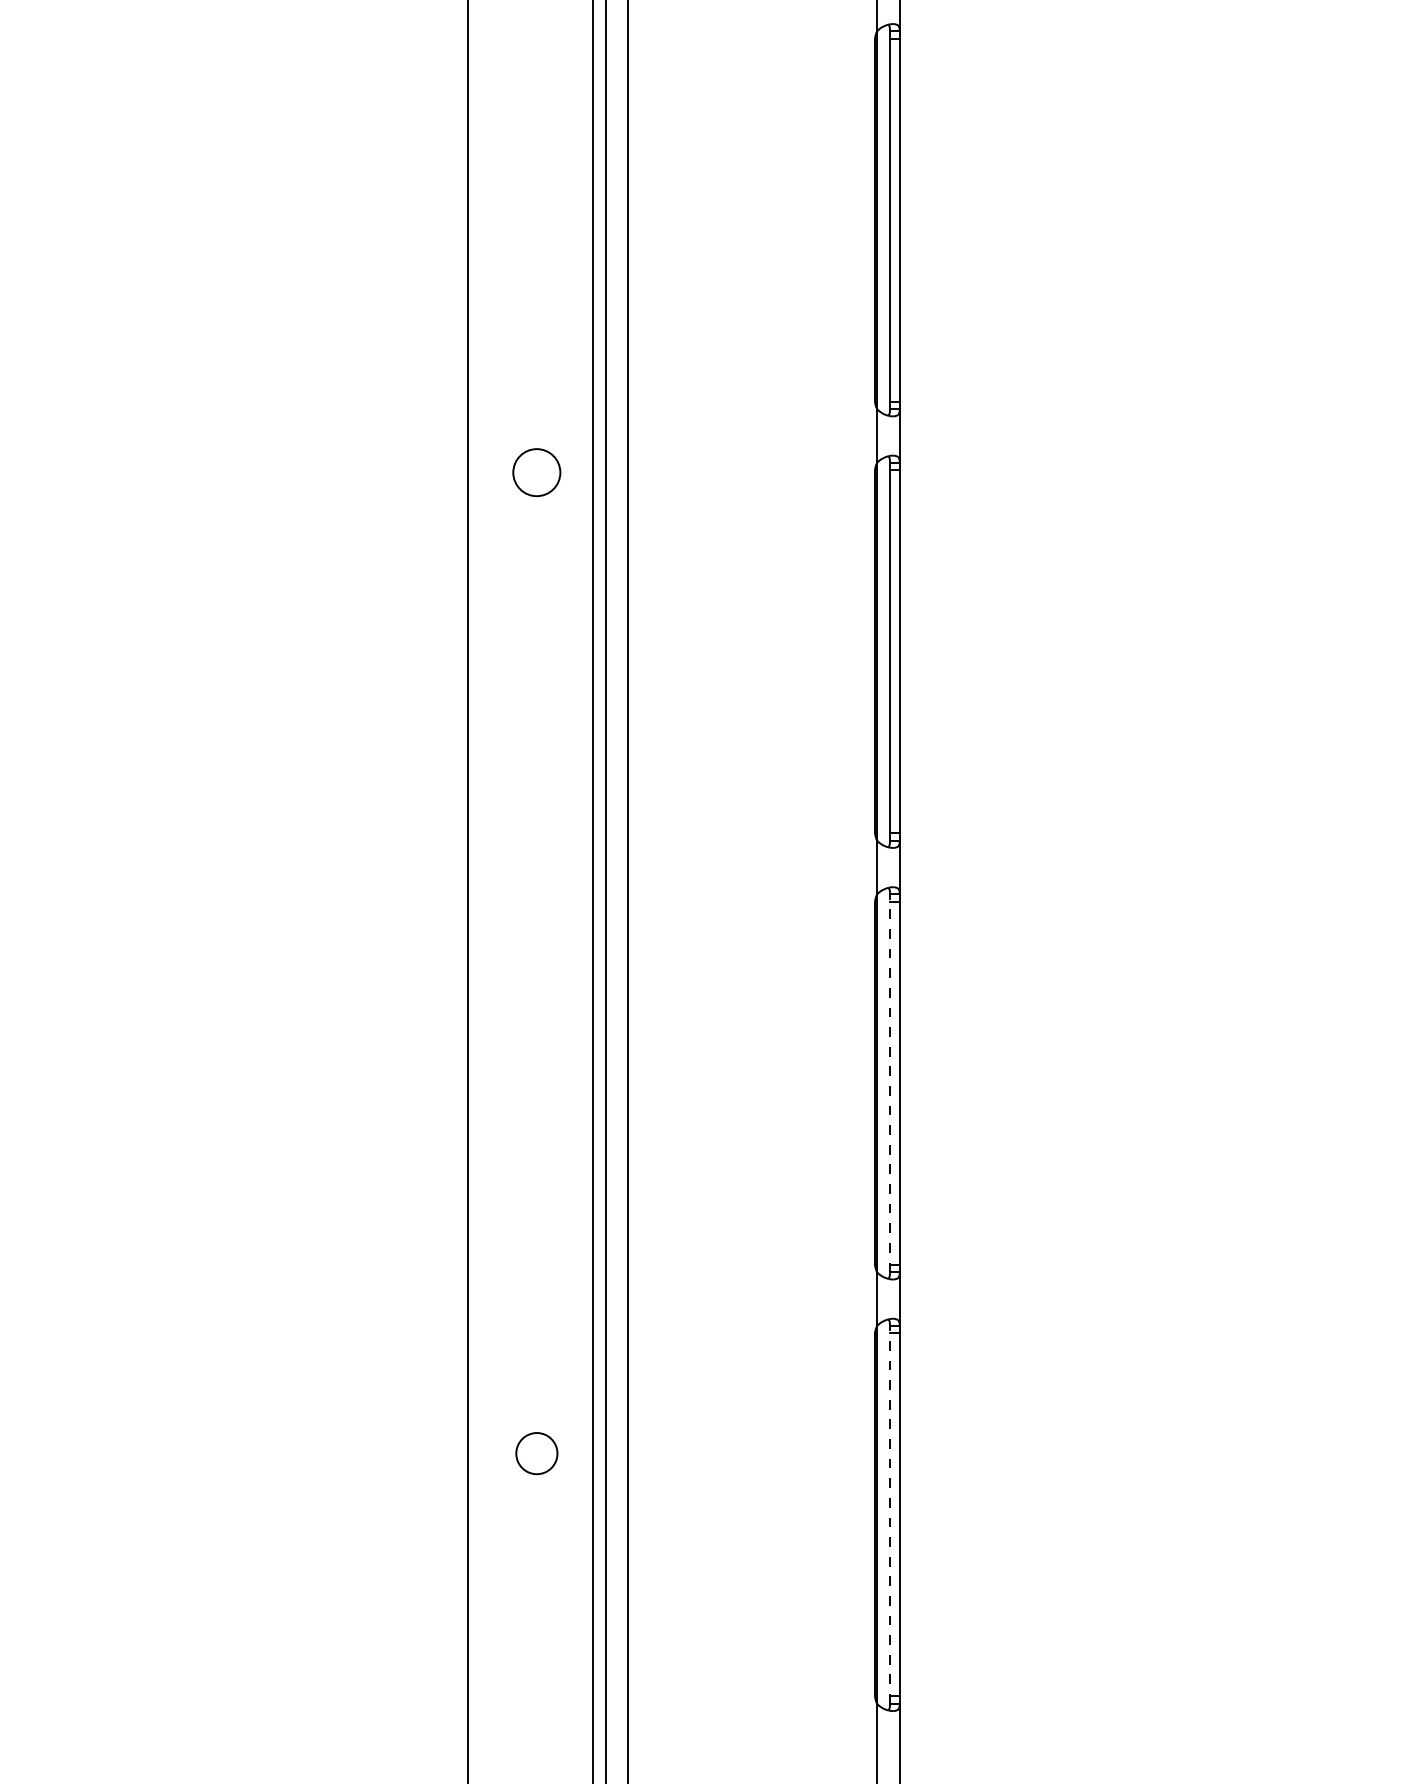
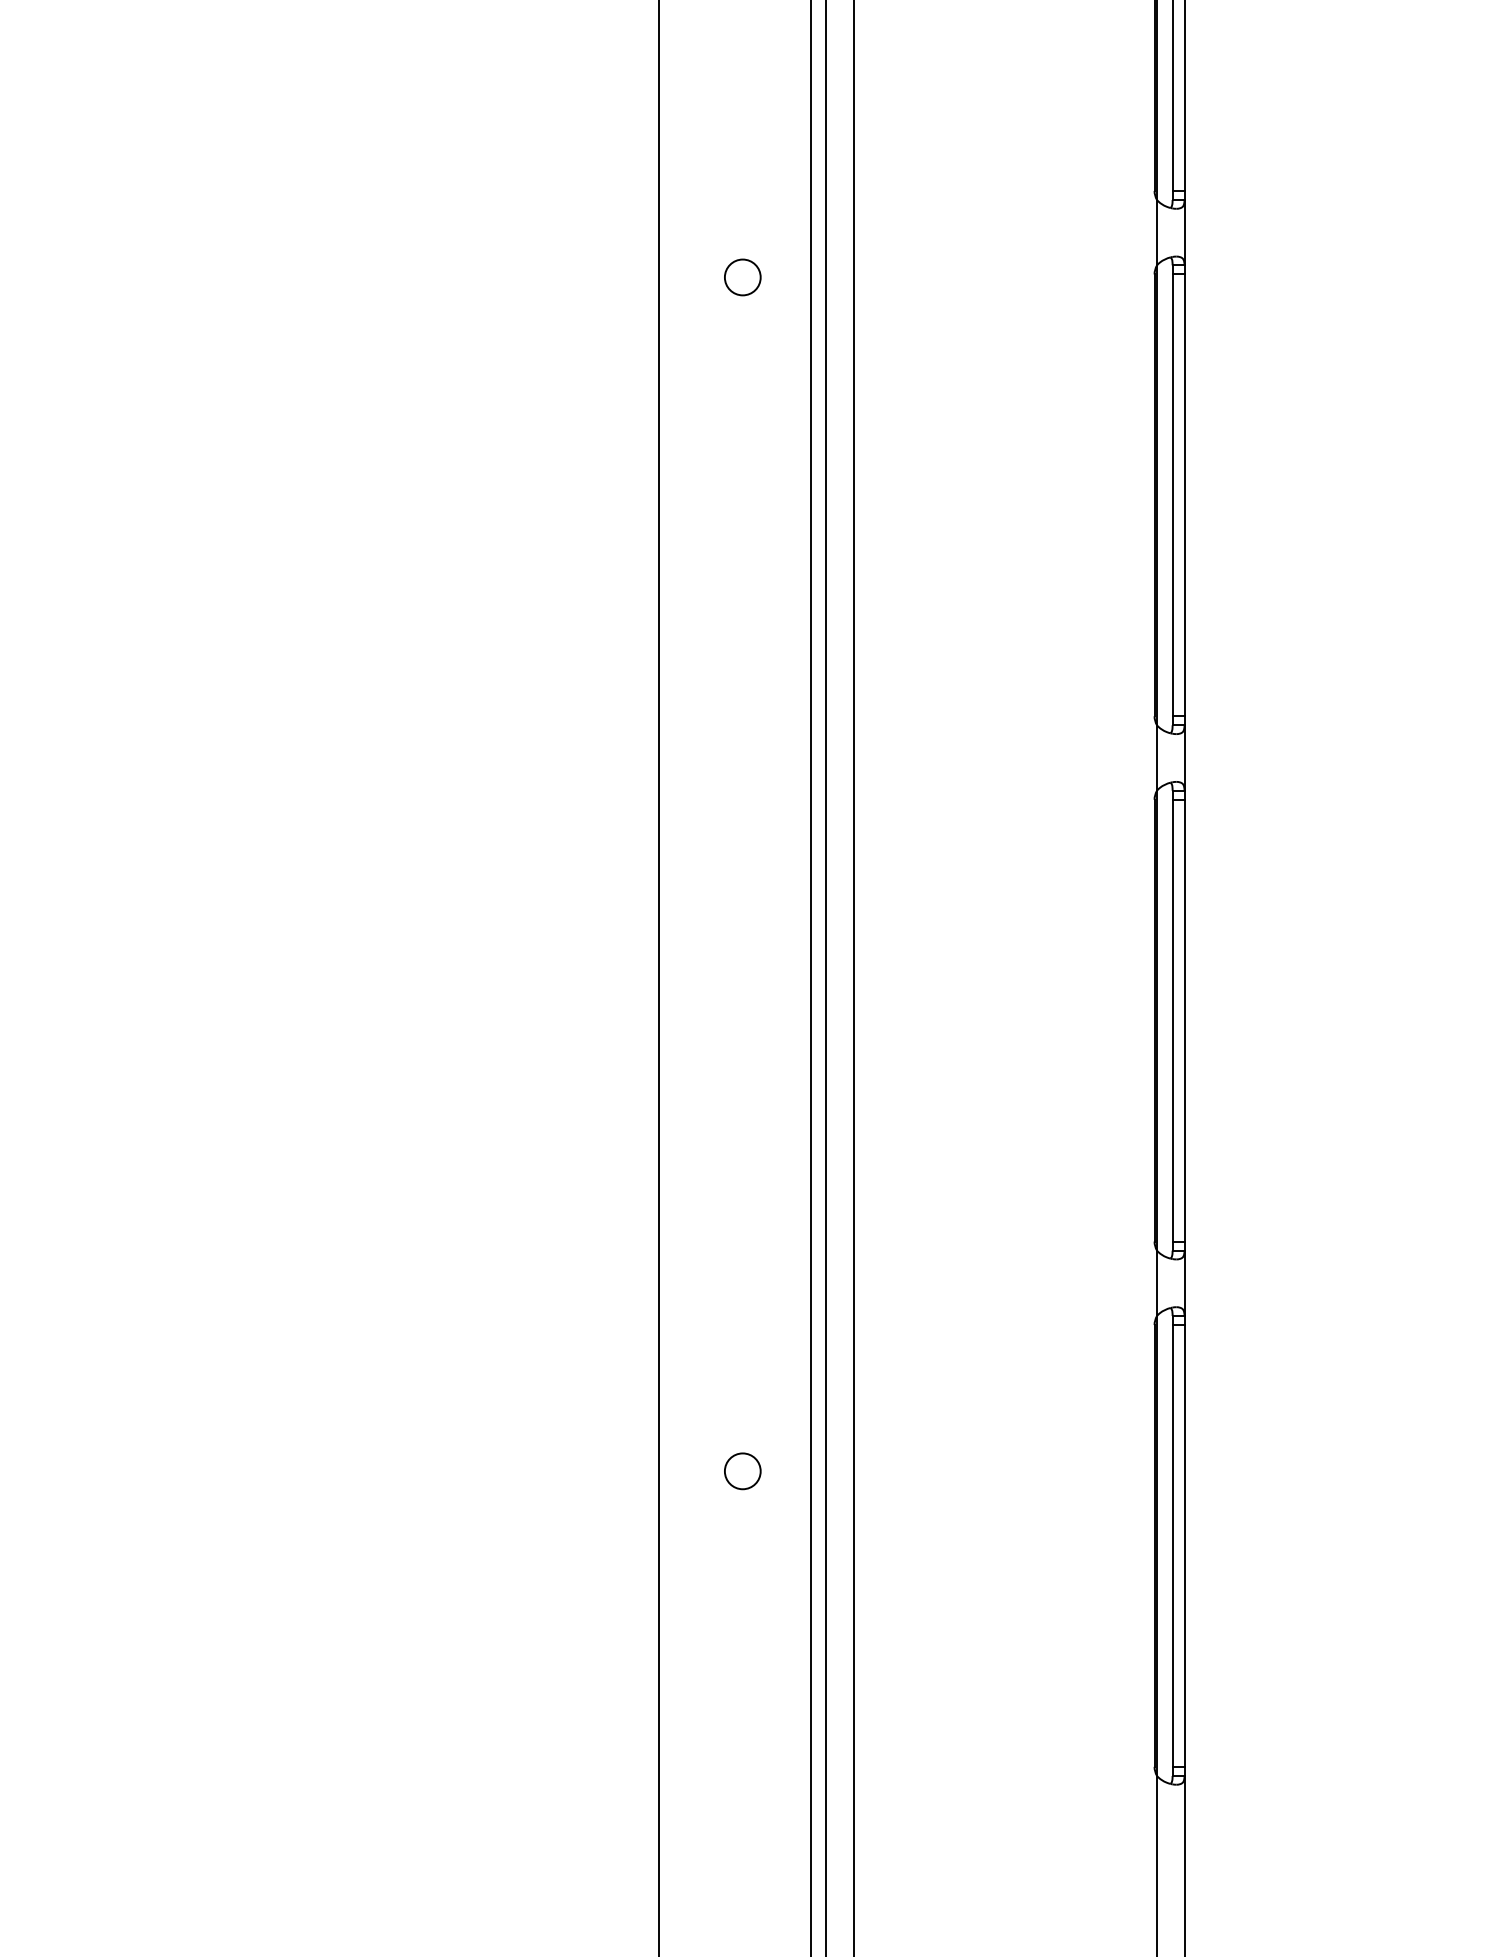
circle: (536, 472) -> (742, 277), size x0.62
line: (890, 1083) -> (1173, 1020), dashed -> solid
circle: (536, 1453) -> (742, 1471), size x0.71
line: (890, 1514) -> (1173, 1545), dashed -> solid

